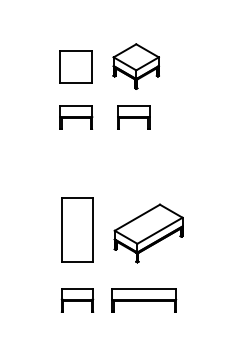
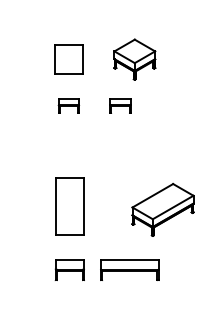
part: (135, 66) -> (134, 59), moved
part: (75, 117) -> (68, 105), size x0.7
part: (133, 117) -> (120, 105), size x0.7
part: (148, 232) -> (162, 209), moved

